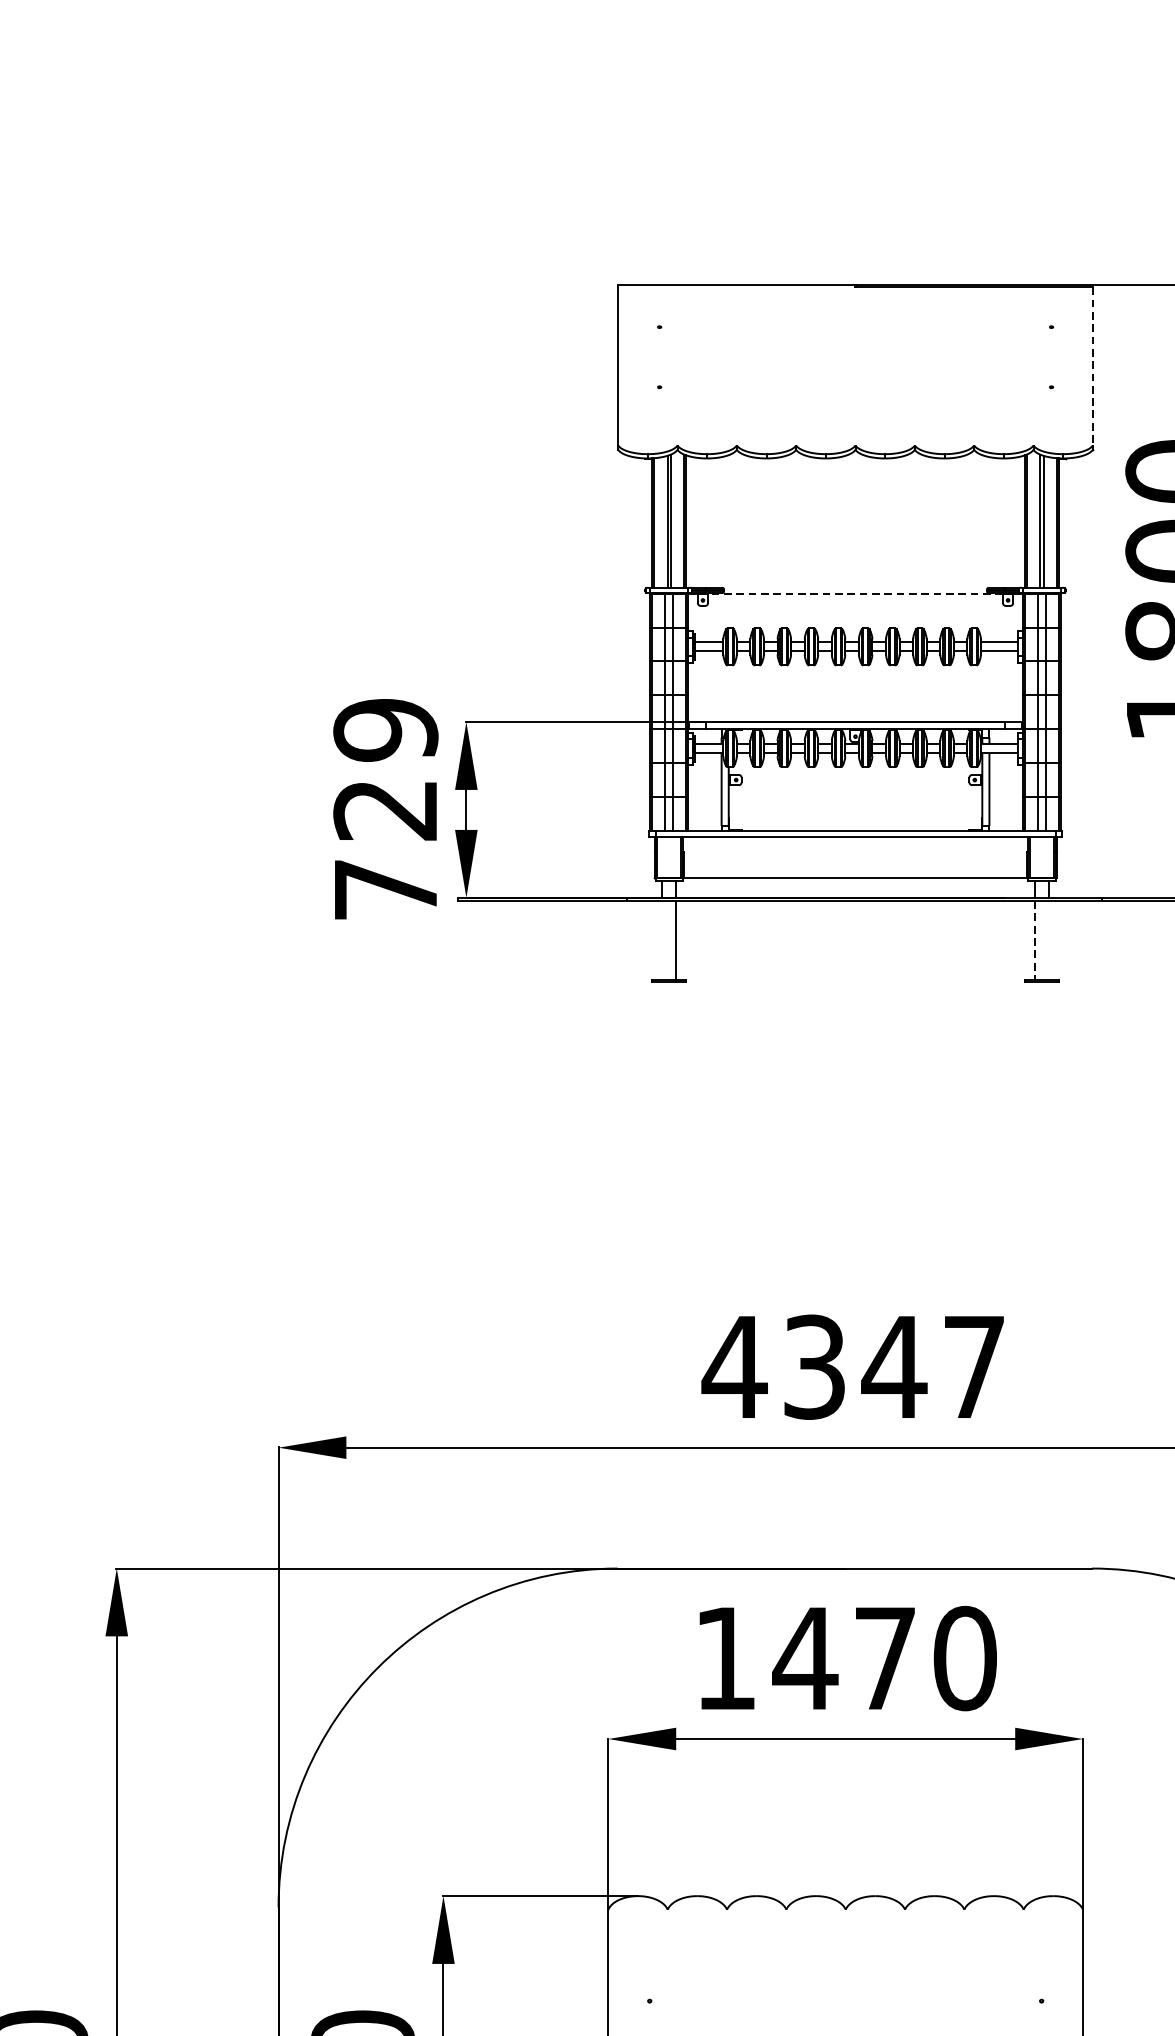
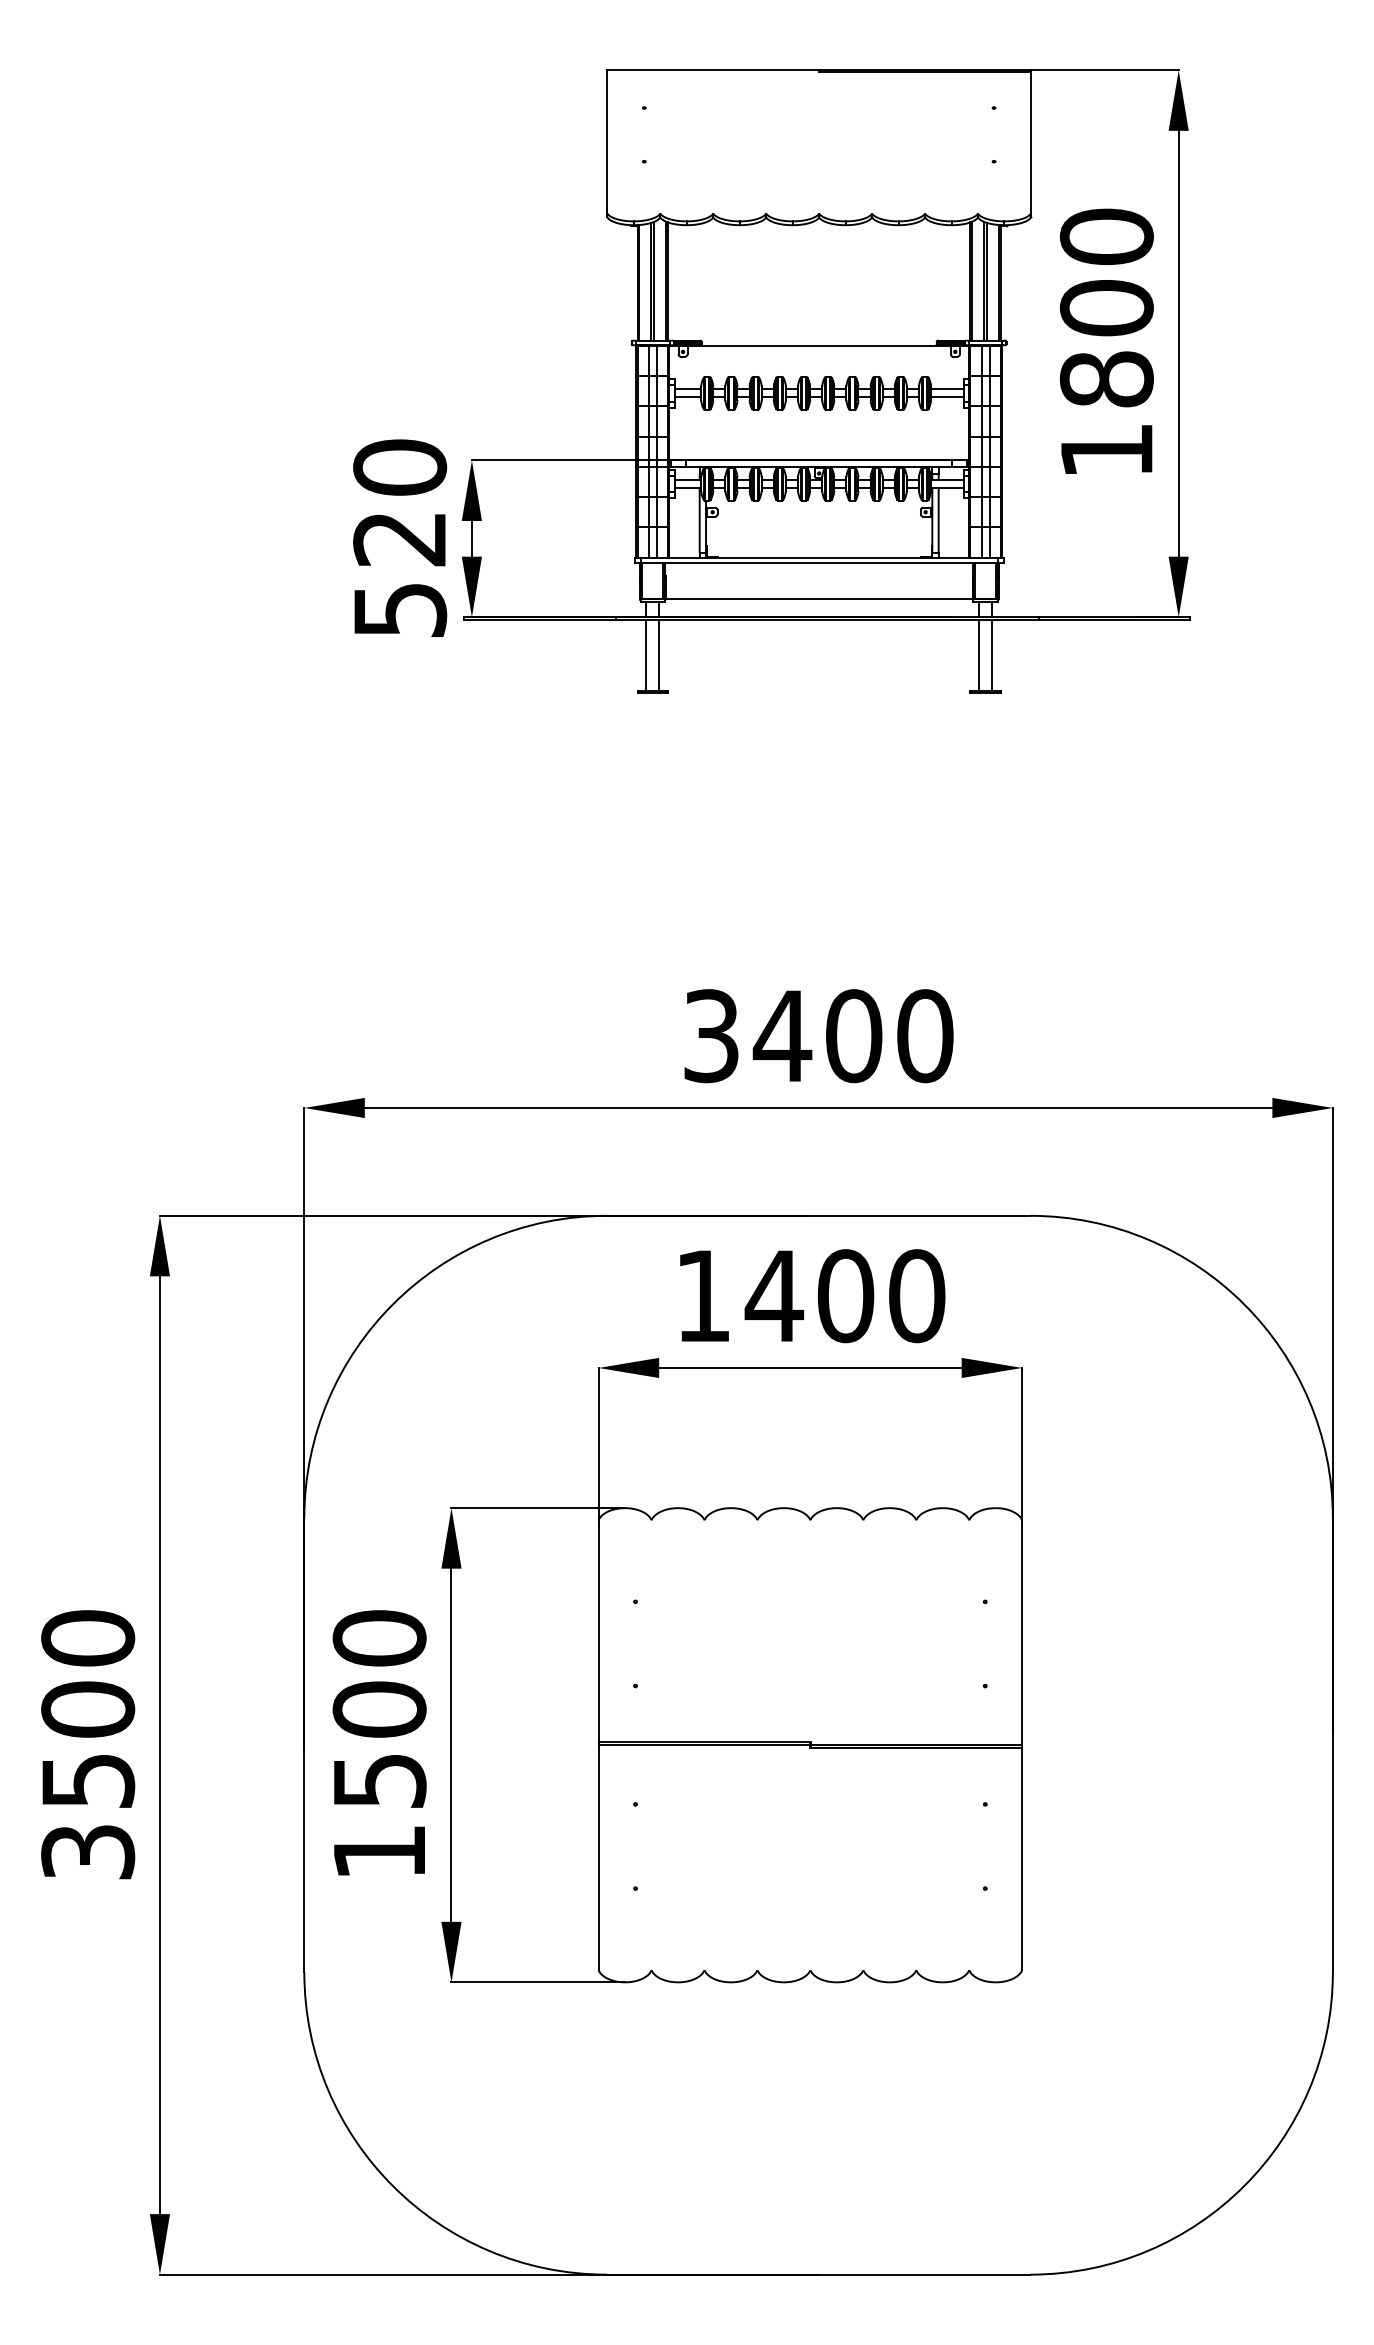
line: (1092, 366) -> (1030, 143), dashed -> solid
line: (855, 593) -> (819, 345), dashed -> solid
text: (386, 808) -> (400, 537), 729 -> 520
line: (662, 940) -> (646, 655), added
line: (1048, 940) -> (991, 655), added
line: (1035, 941) -> (979, 656), dashed -> solid
text: (853, 1367) -> (817, 1036), 4347 -> 3400
text: (885, 1658) -> (845, 1296), 1470 -> 1400

